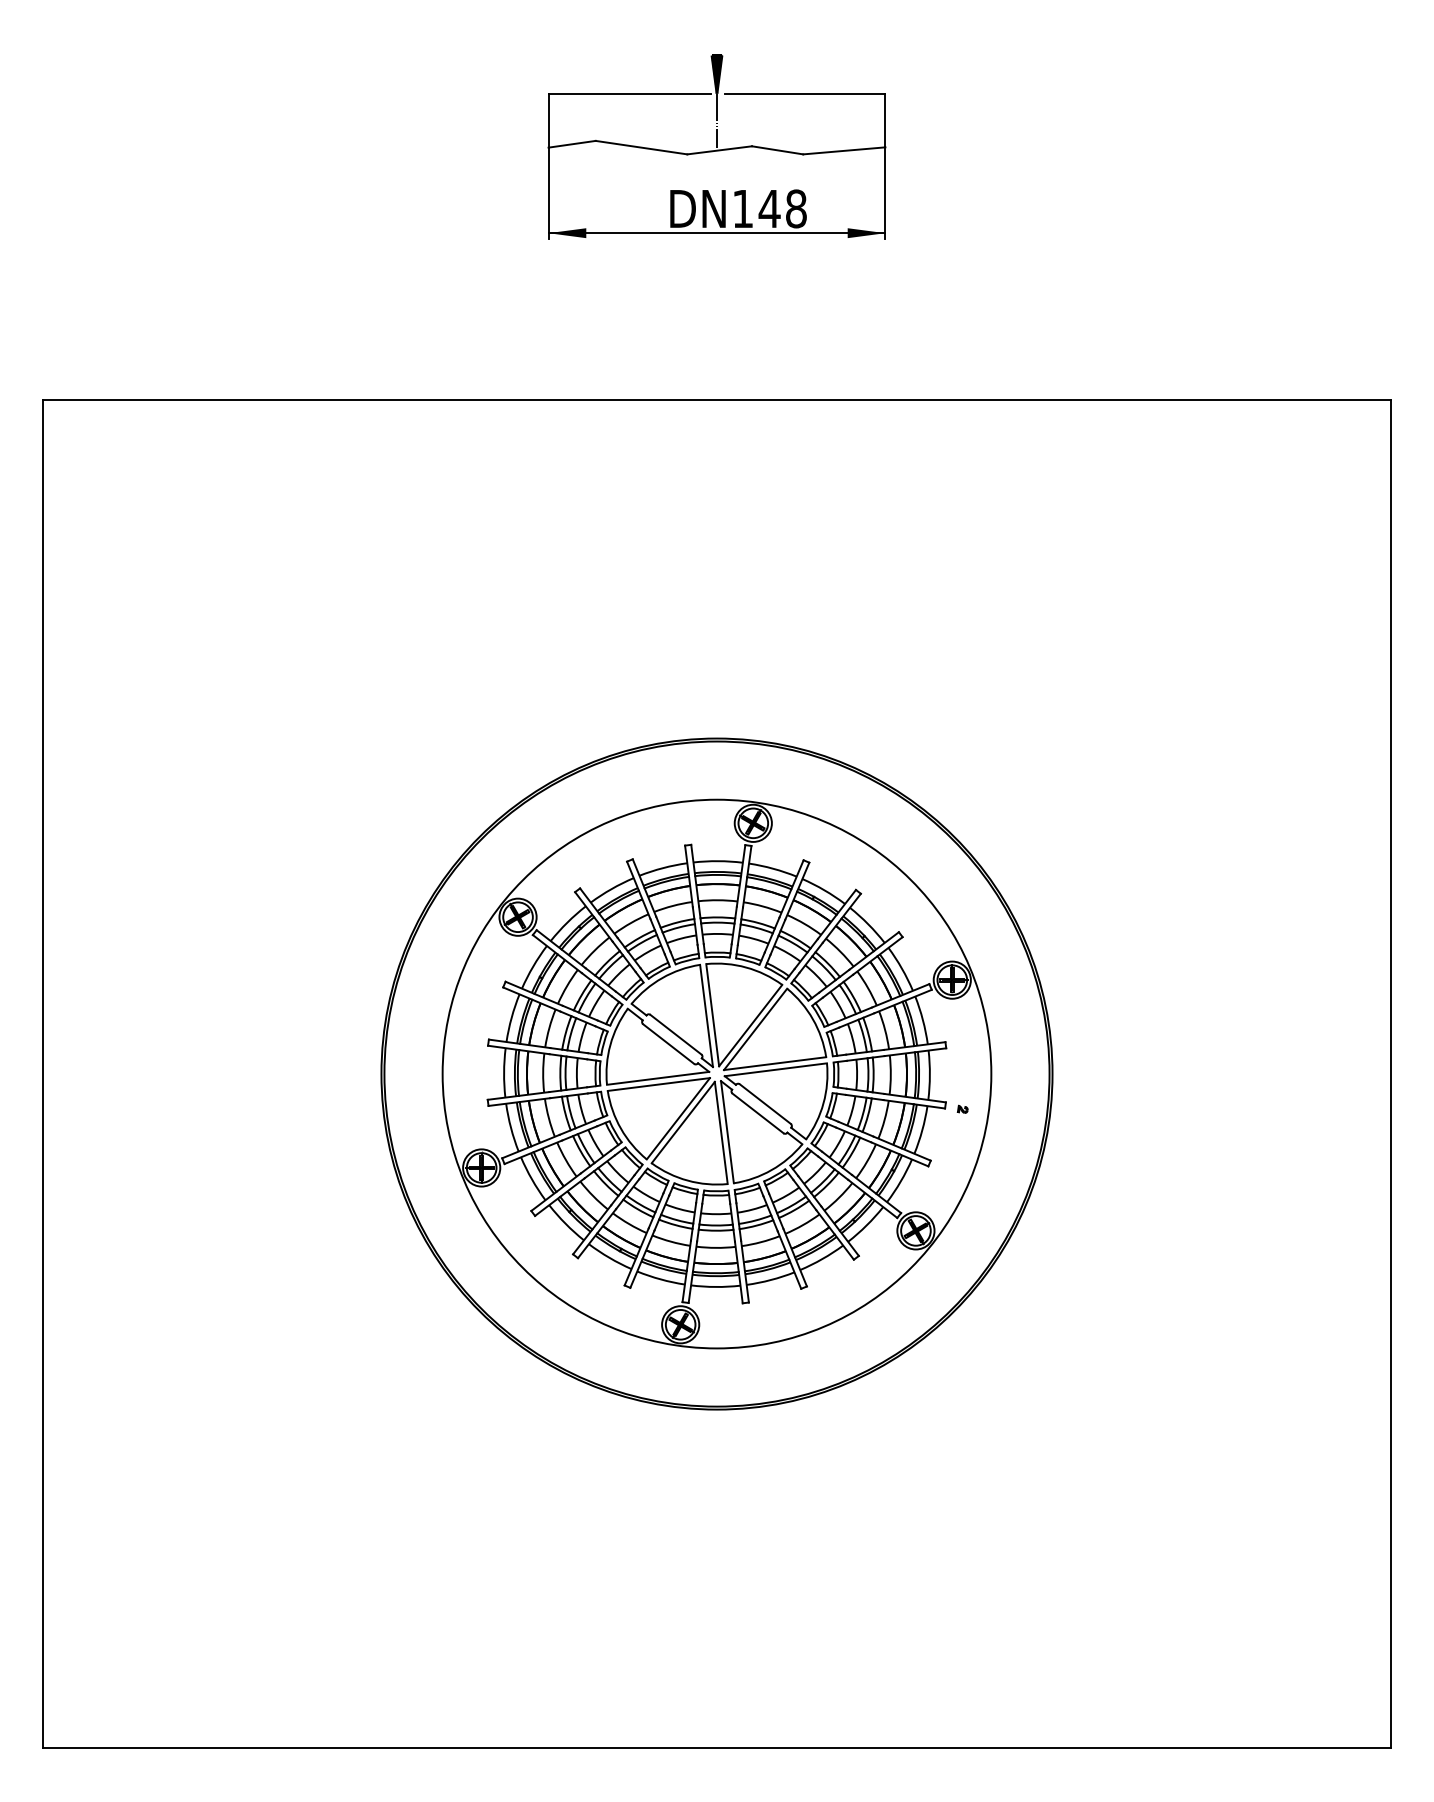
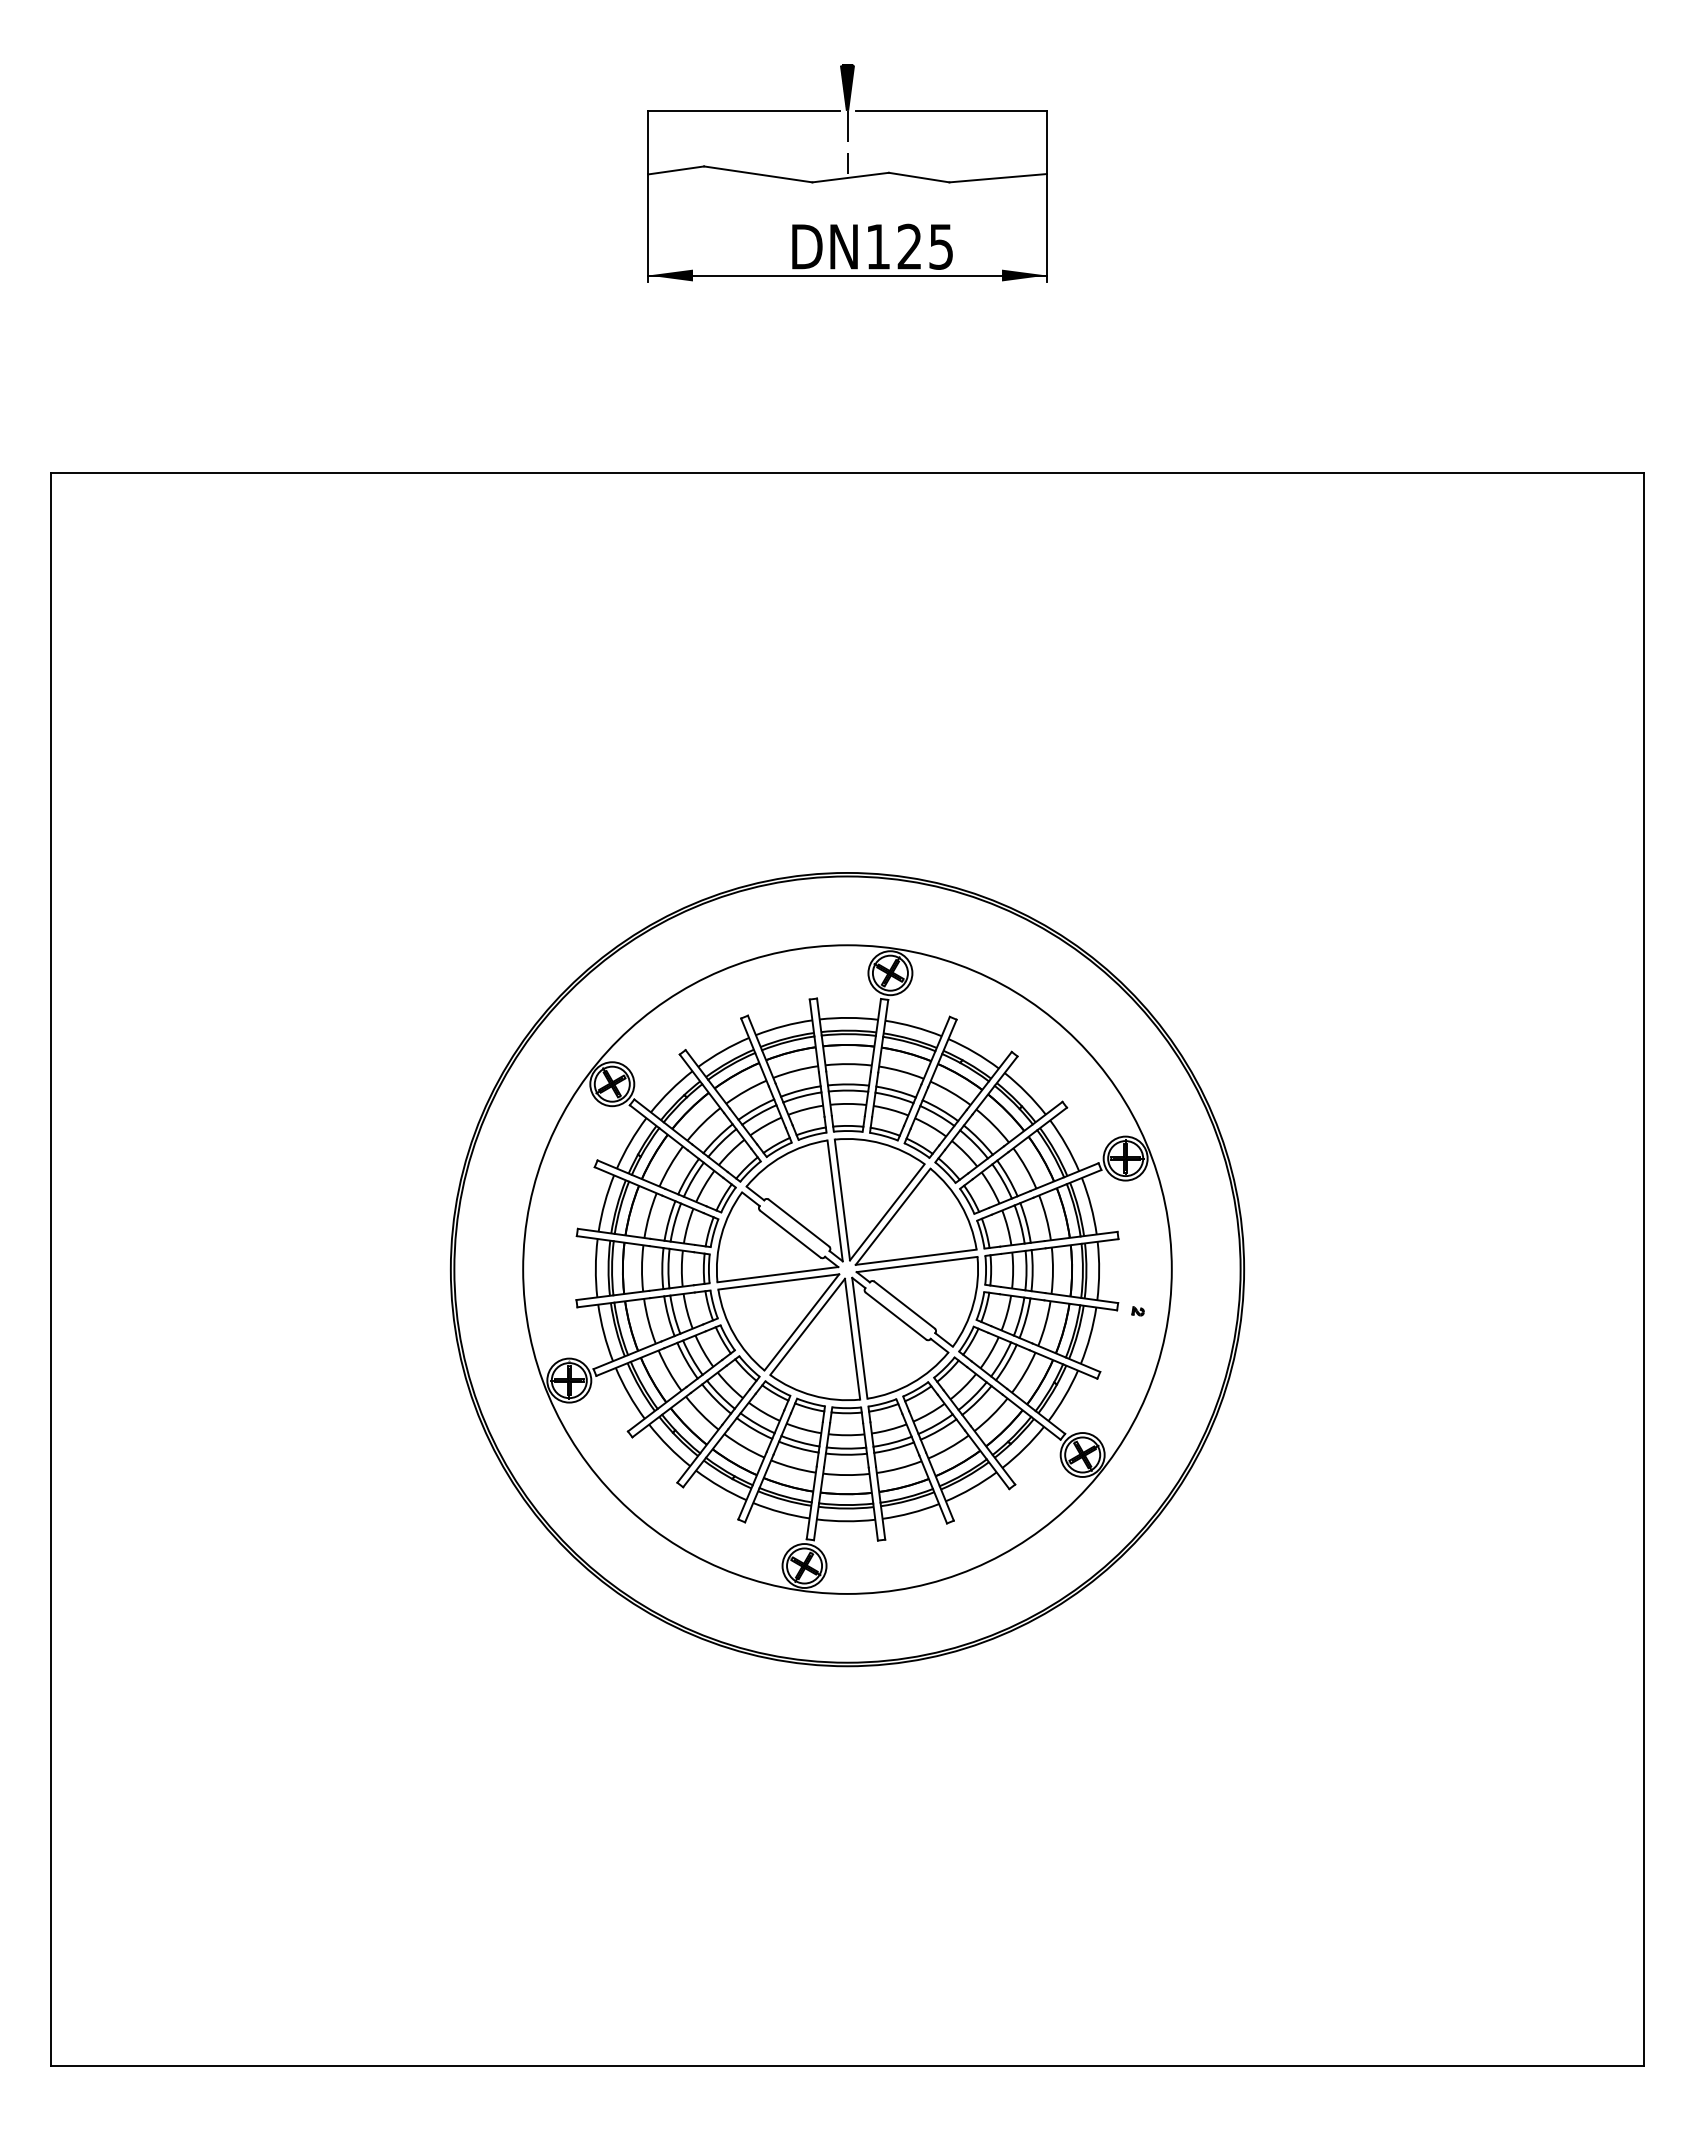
text: (782, 208) -> (924, 246), 148 -> 125

